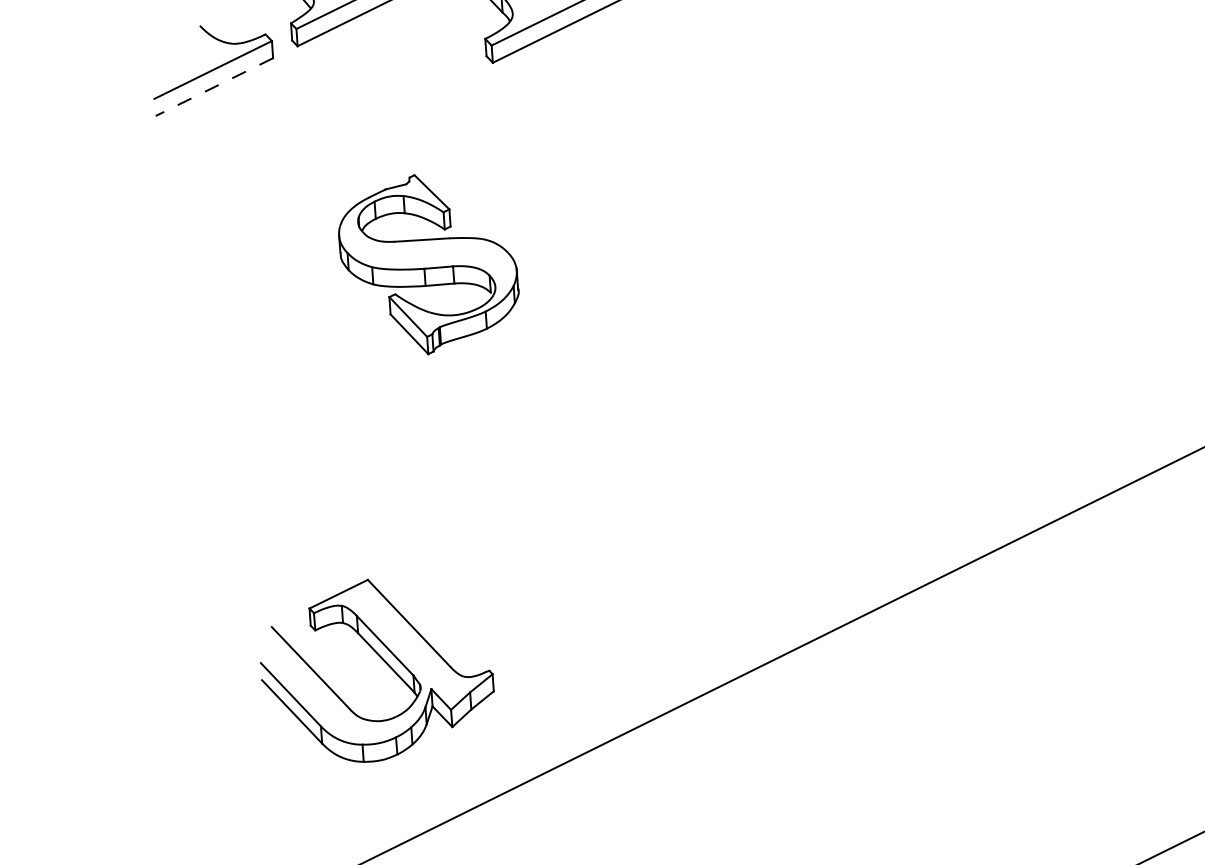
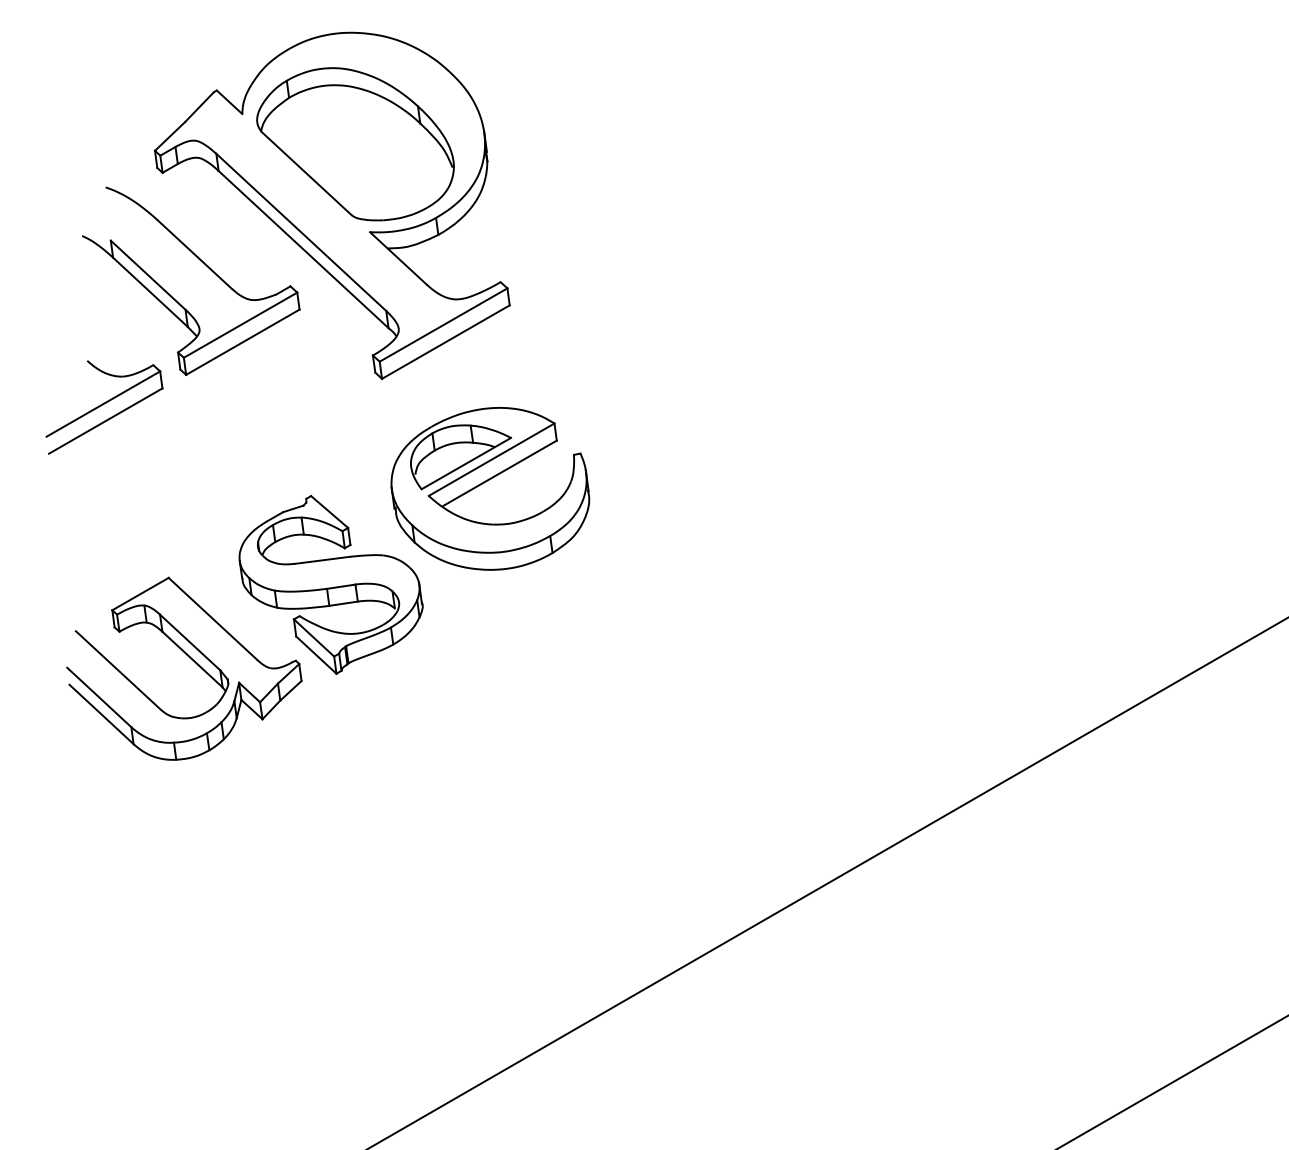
line: (214, 87) -> (105, 421), dashed -> solid
part: (590, 172) -> (486, 482), added
part: (384, 662) -> (190, 659), moved

